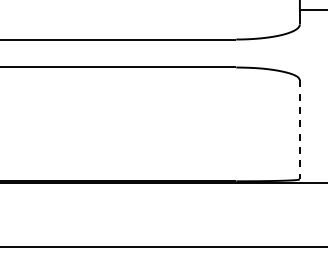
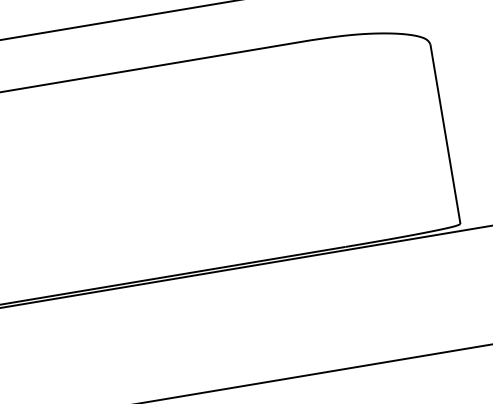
line: (299, 129) -> (444, 133), dashed -> solid

